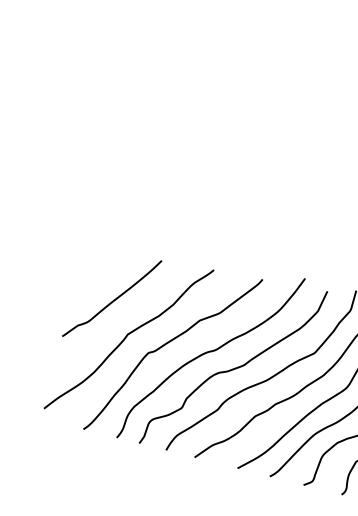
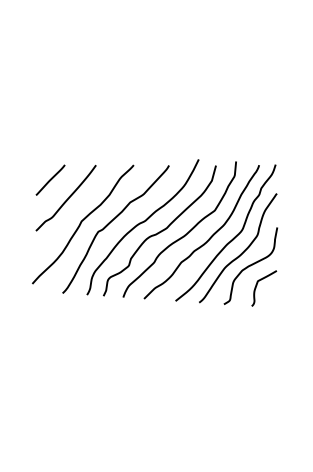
line: (95, 268) -> (50, 179), added

